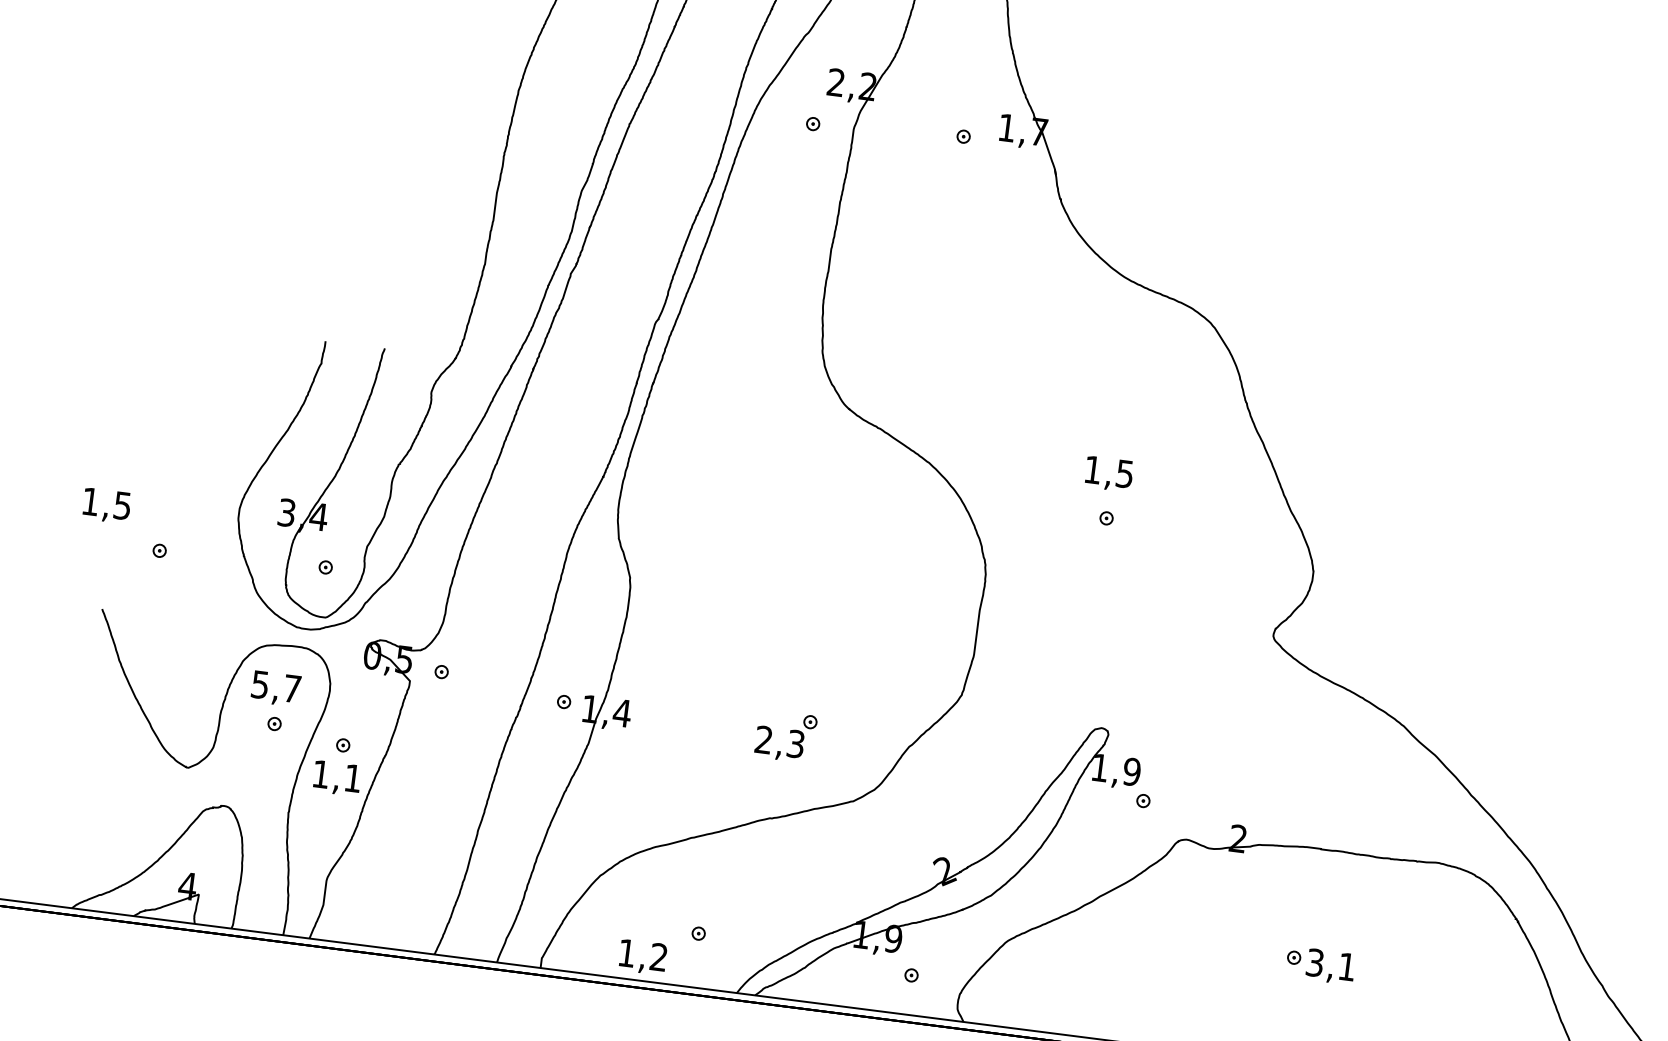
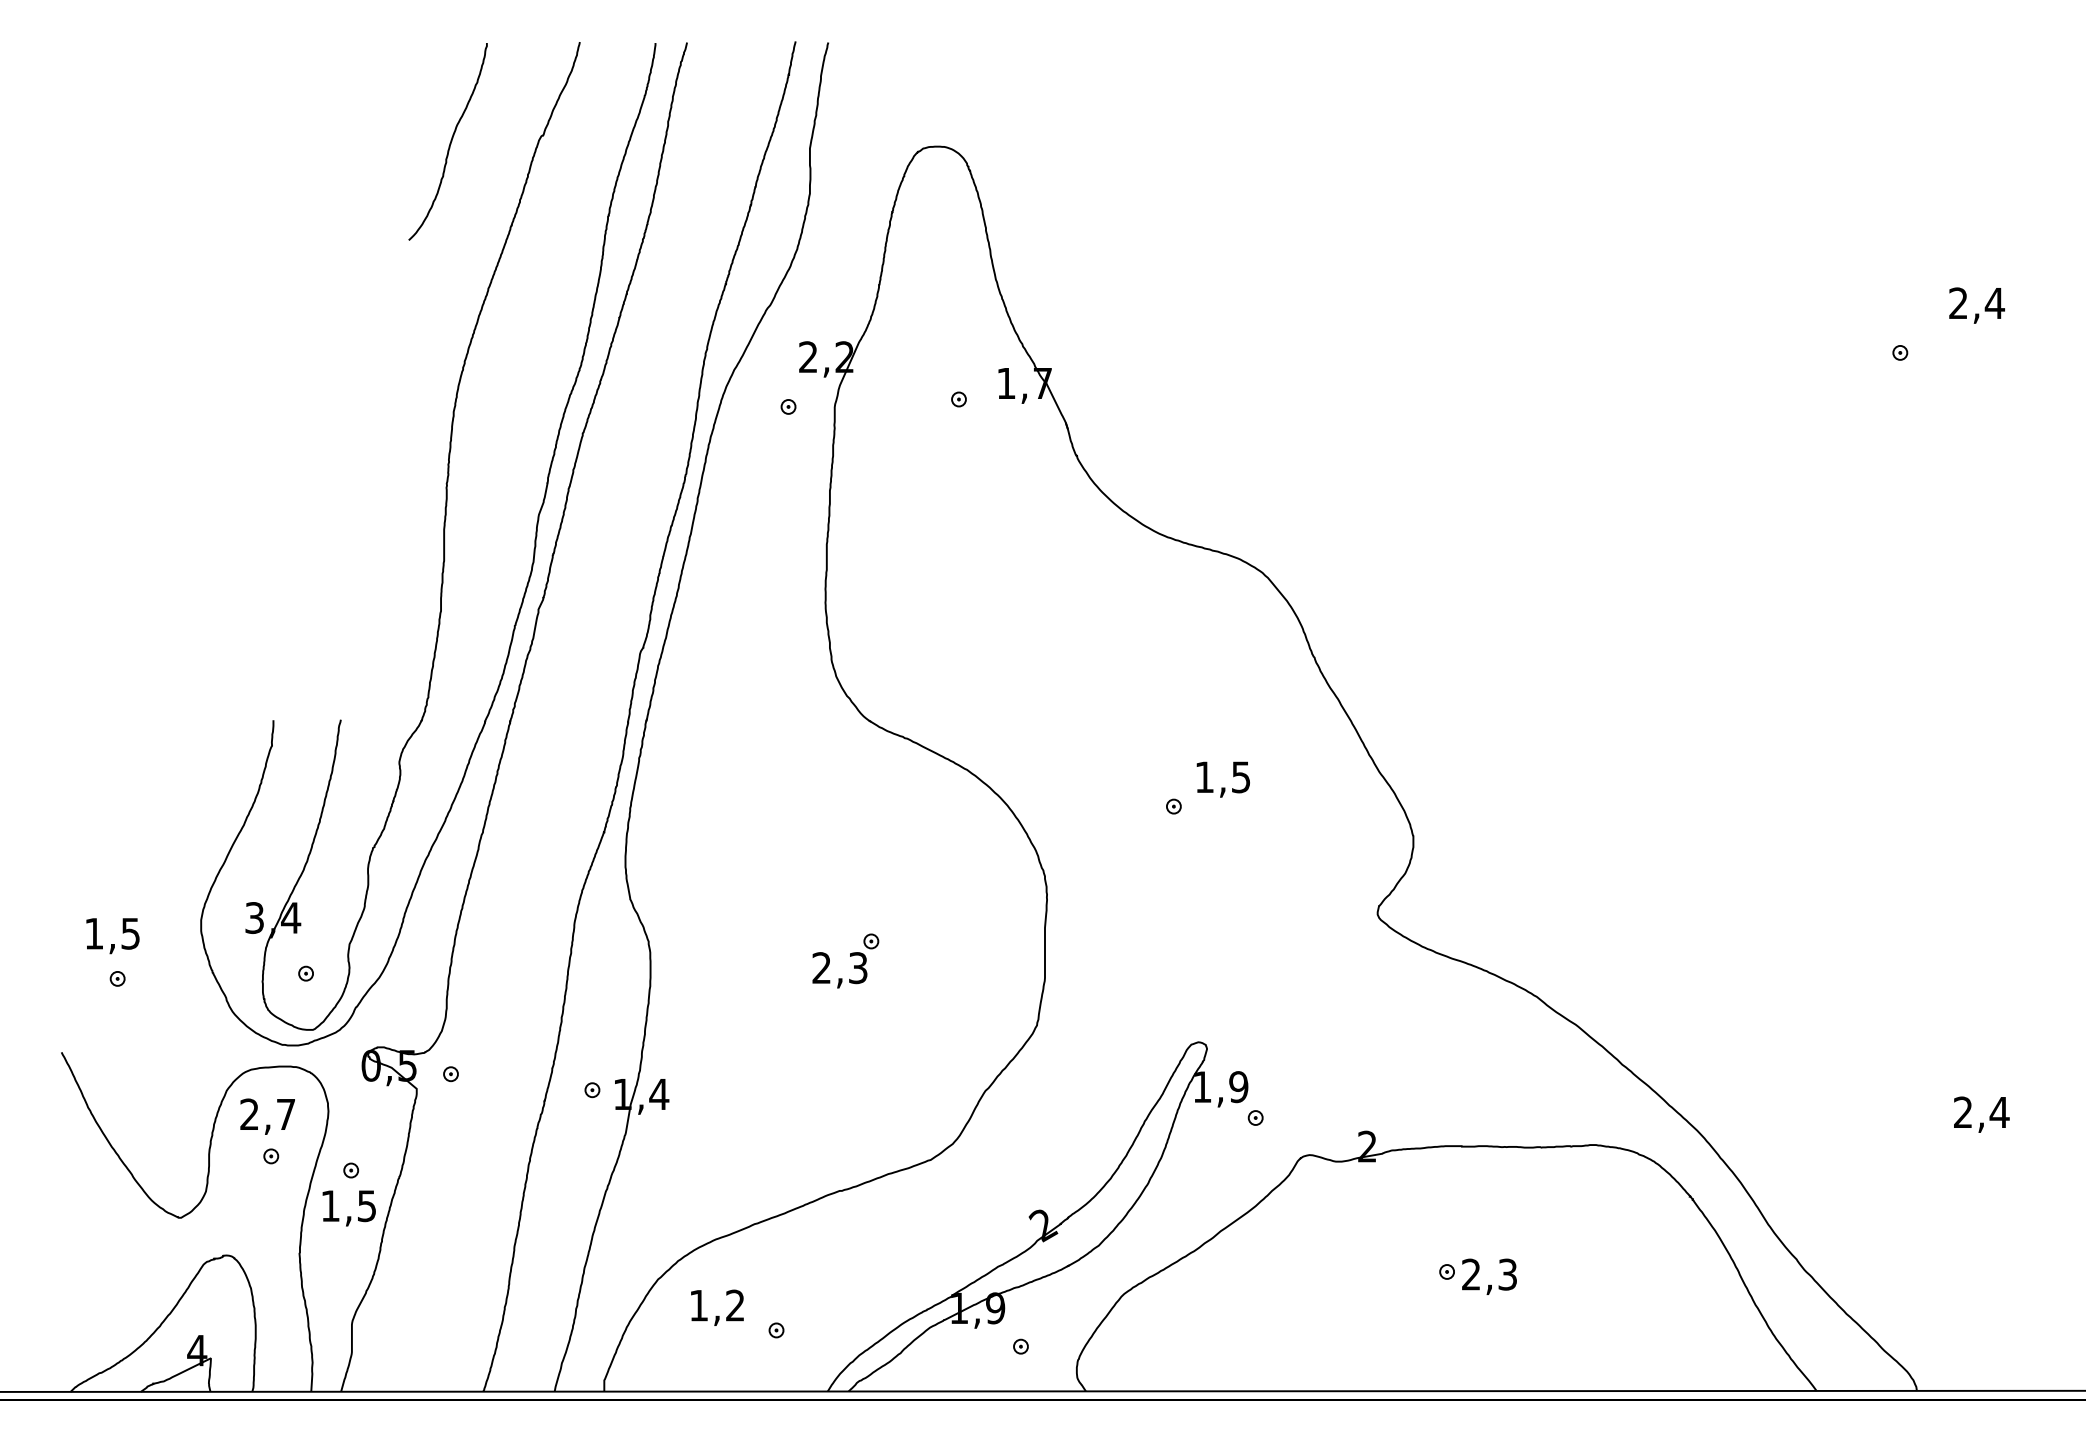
text: (1108, 473) -> (1222, 779), moved
text: (106, 506) -> (112, 936), moved
text: (260, 684) -> (249, 1114), 5,7 -> 2,7
part: (790, 733) -> (850, 956), moved
text: (352, 778) -> (366, 1206), 1,1 -> 1,5
text: (643, 956) -> (717, 1307), moved
text: (1331, 964) -> (1489, 1274), 3,1 -> 2,3

